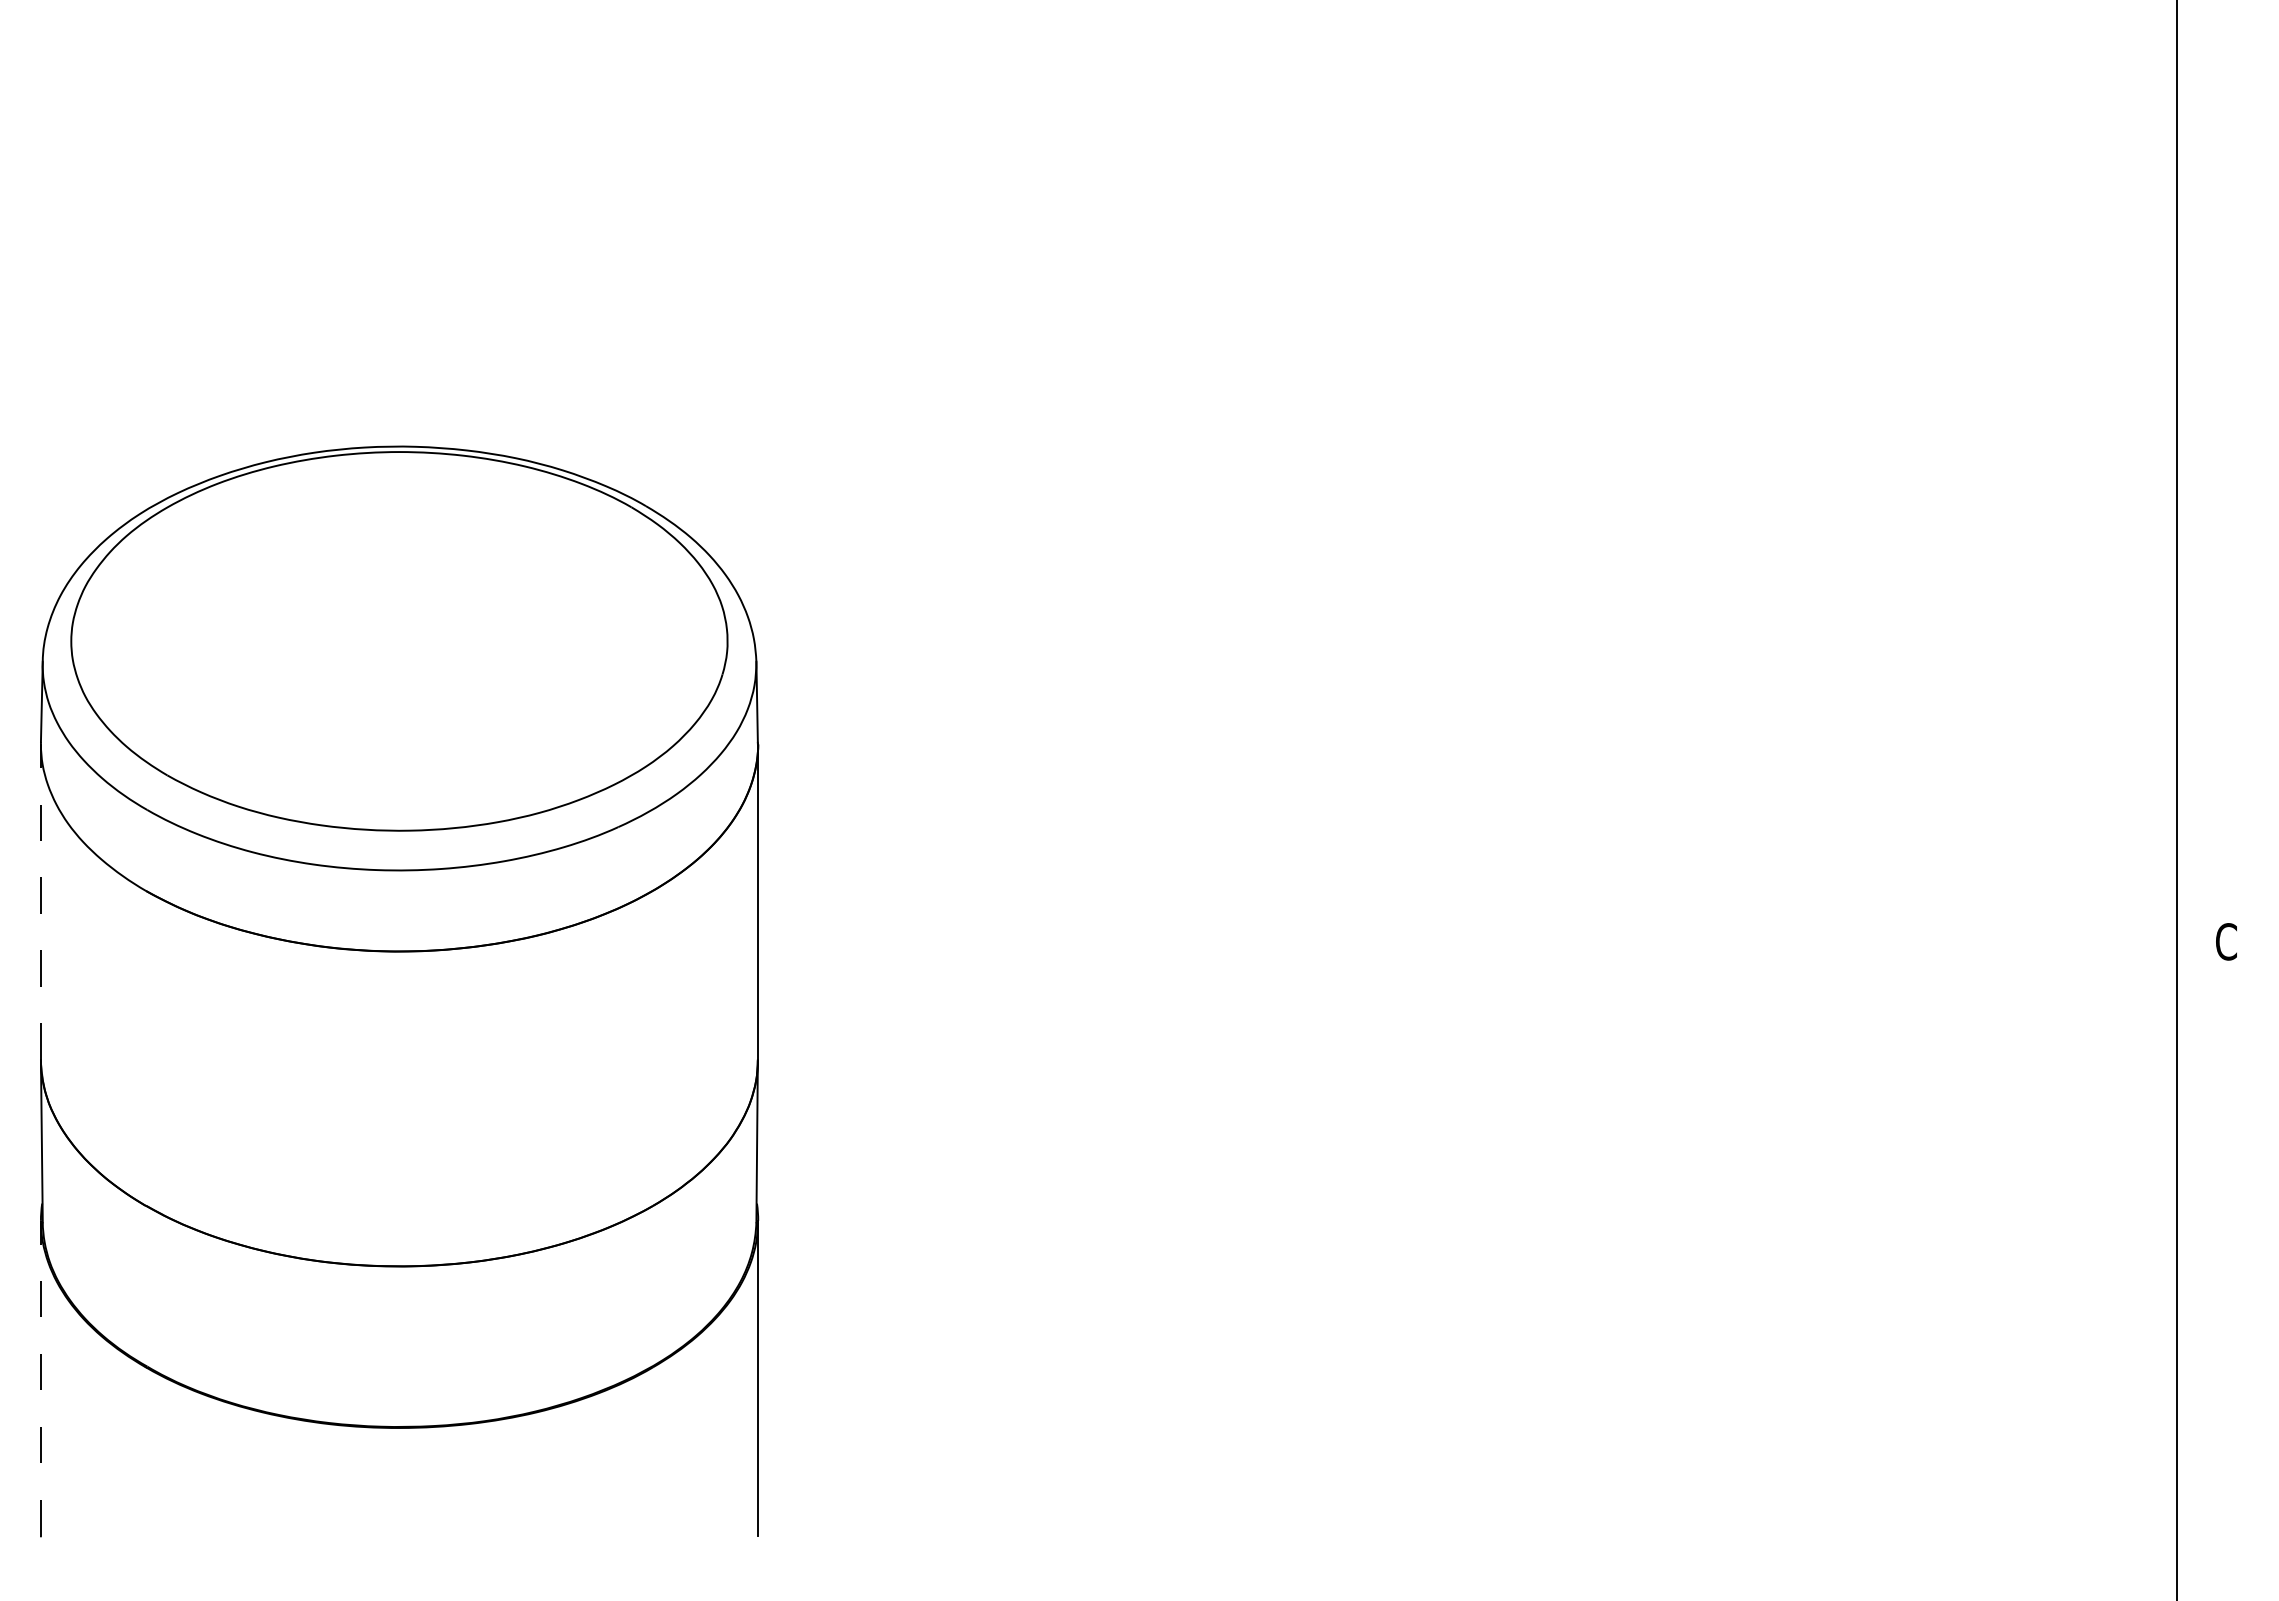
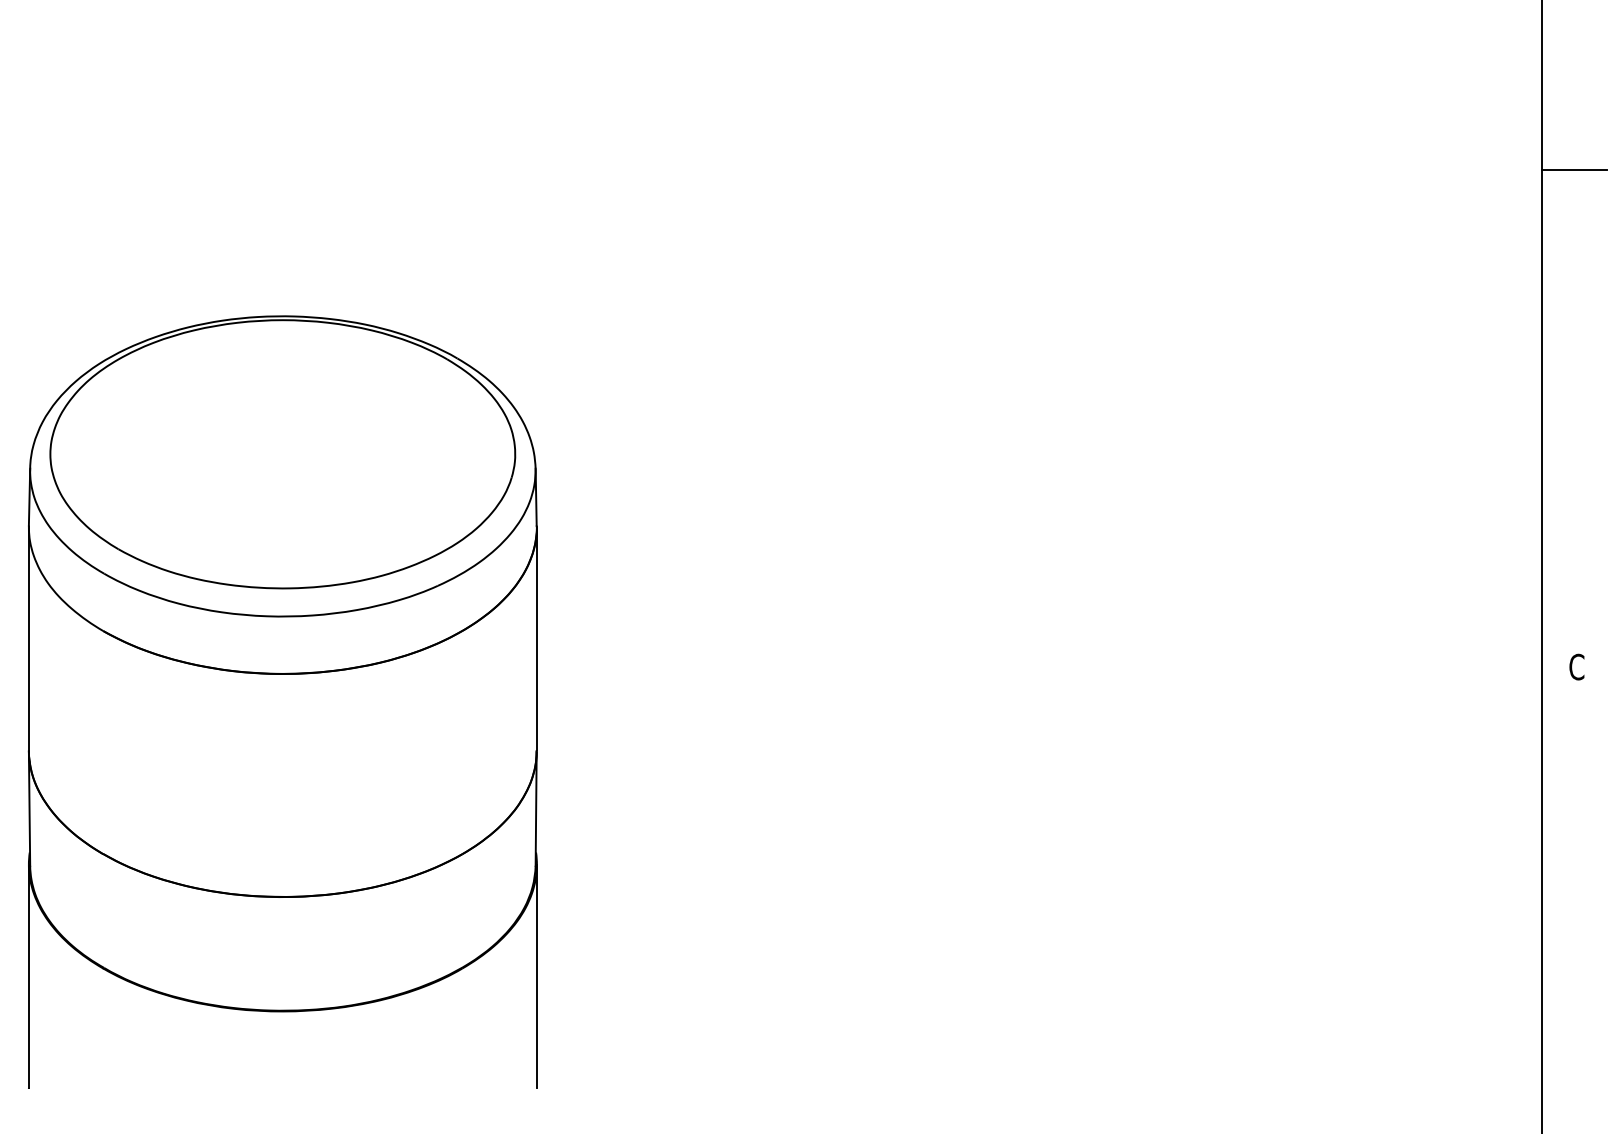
line: (2222, 240) -> (1574, 170), added
line: (40, 901) -> (28, 638), dashed -> solid
line: (40, 1378) -> (28, 976), dashed -> solid

